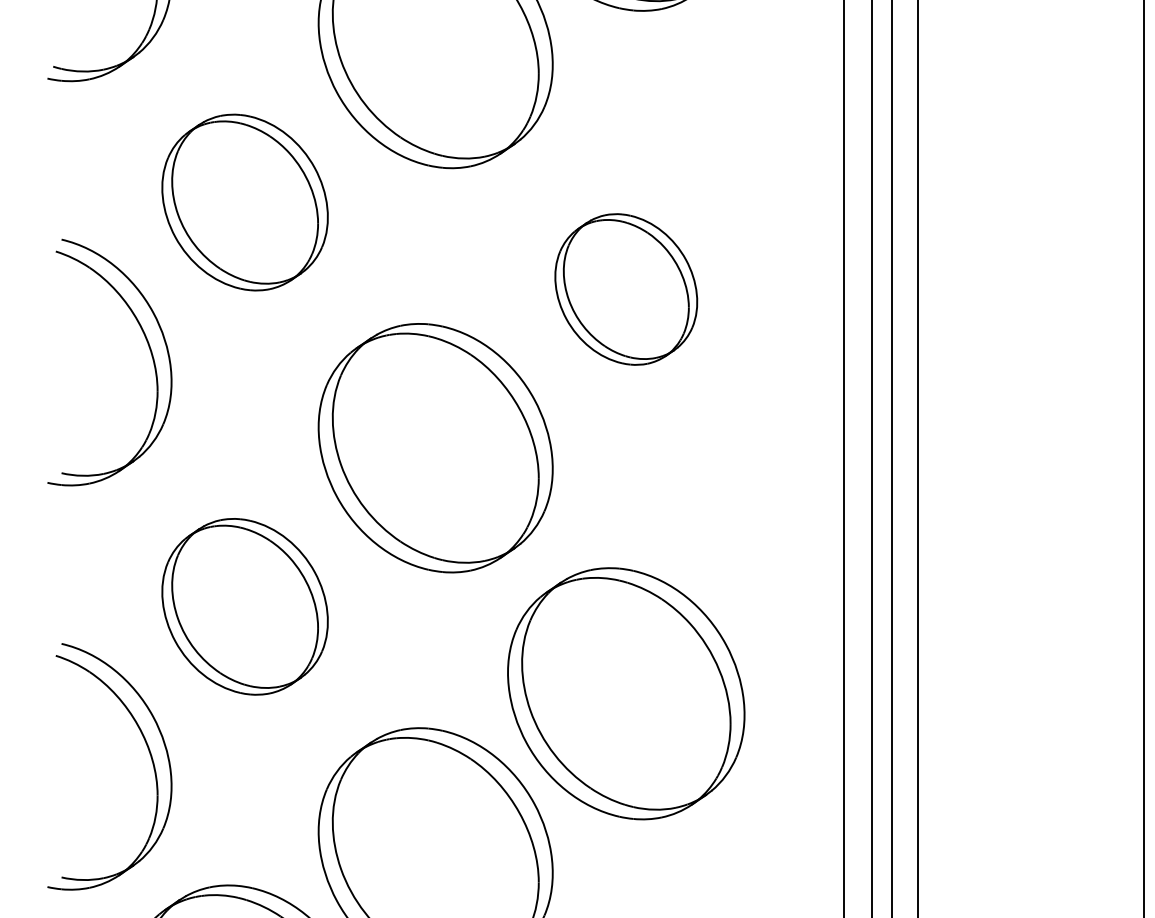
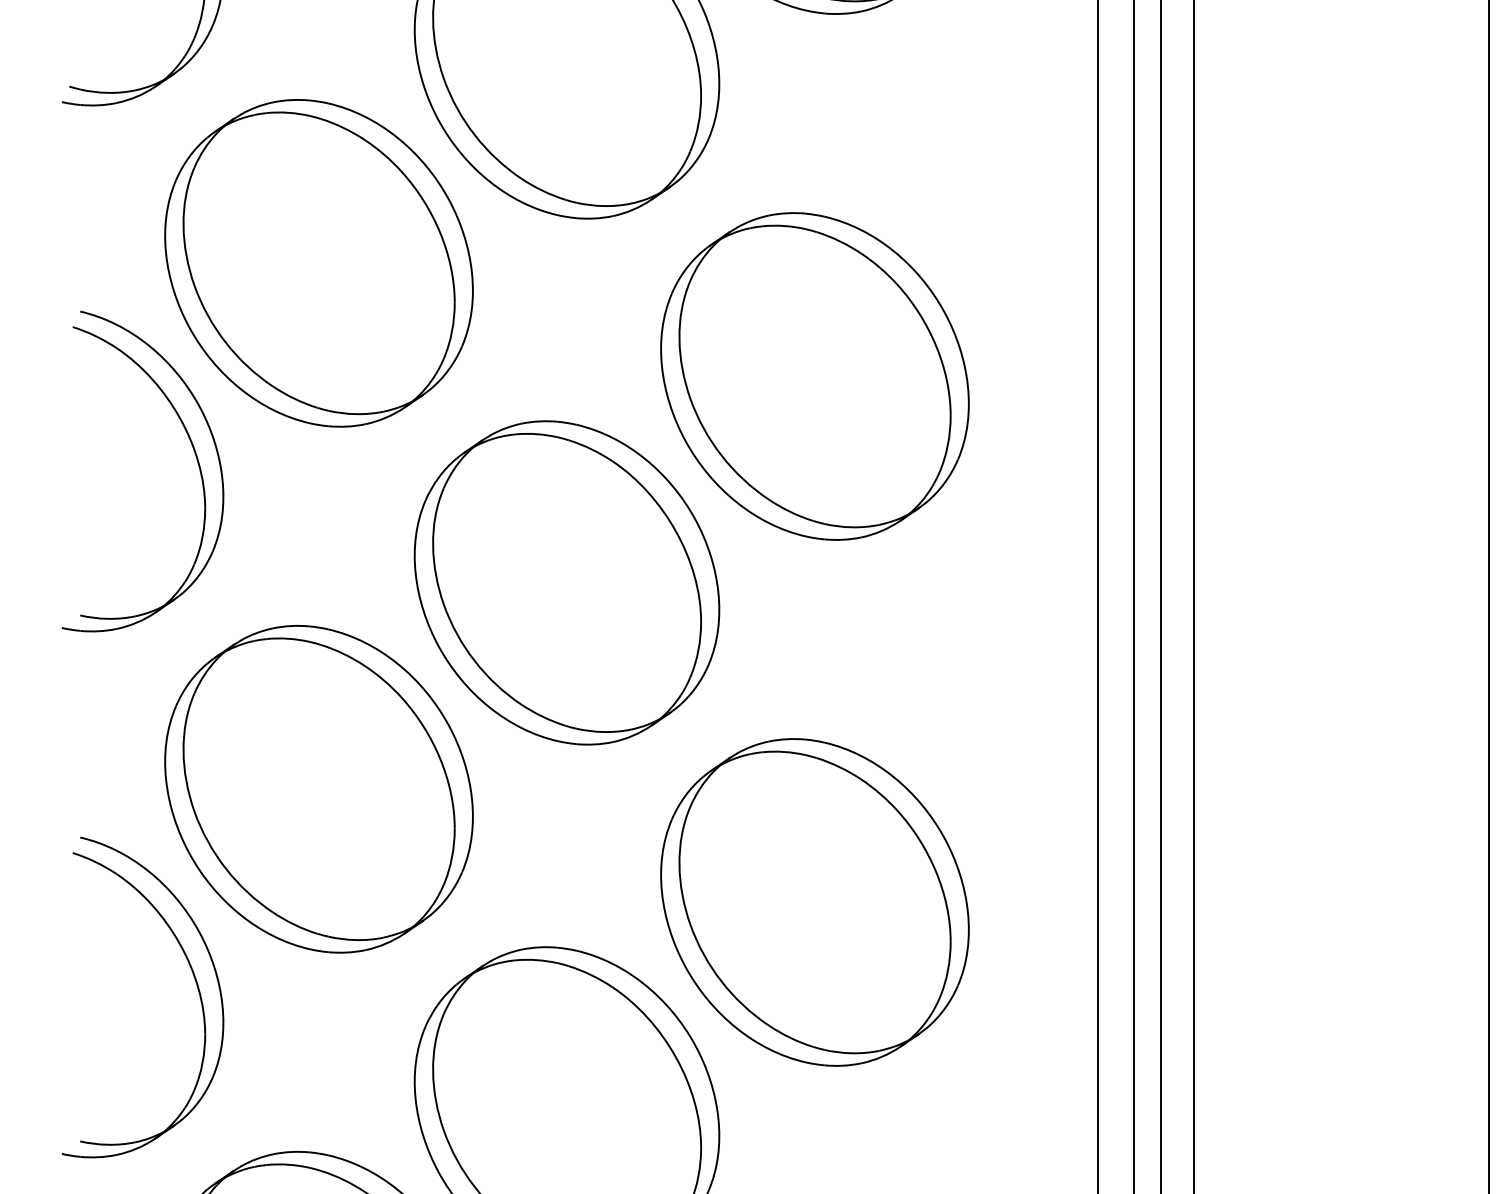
part: (244, 202) -> (318, 263), size x1.43
part: (625, 289) -> (814, 376), size x1.67
part: (244, 606) -> (318, 789), size x1.43

